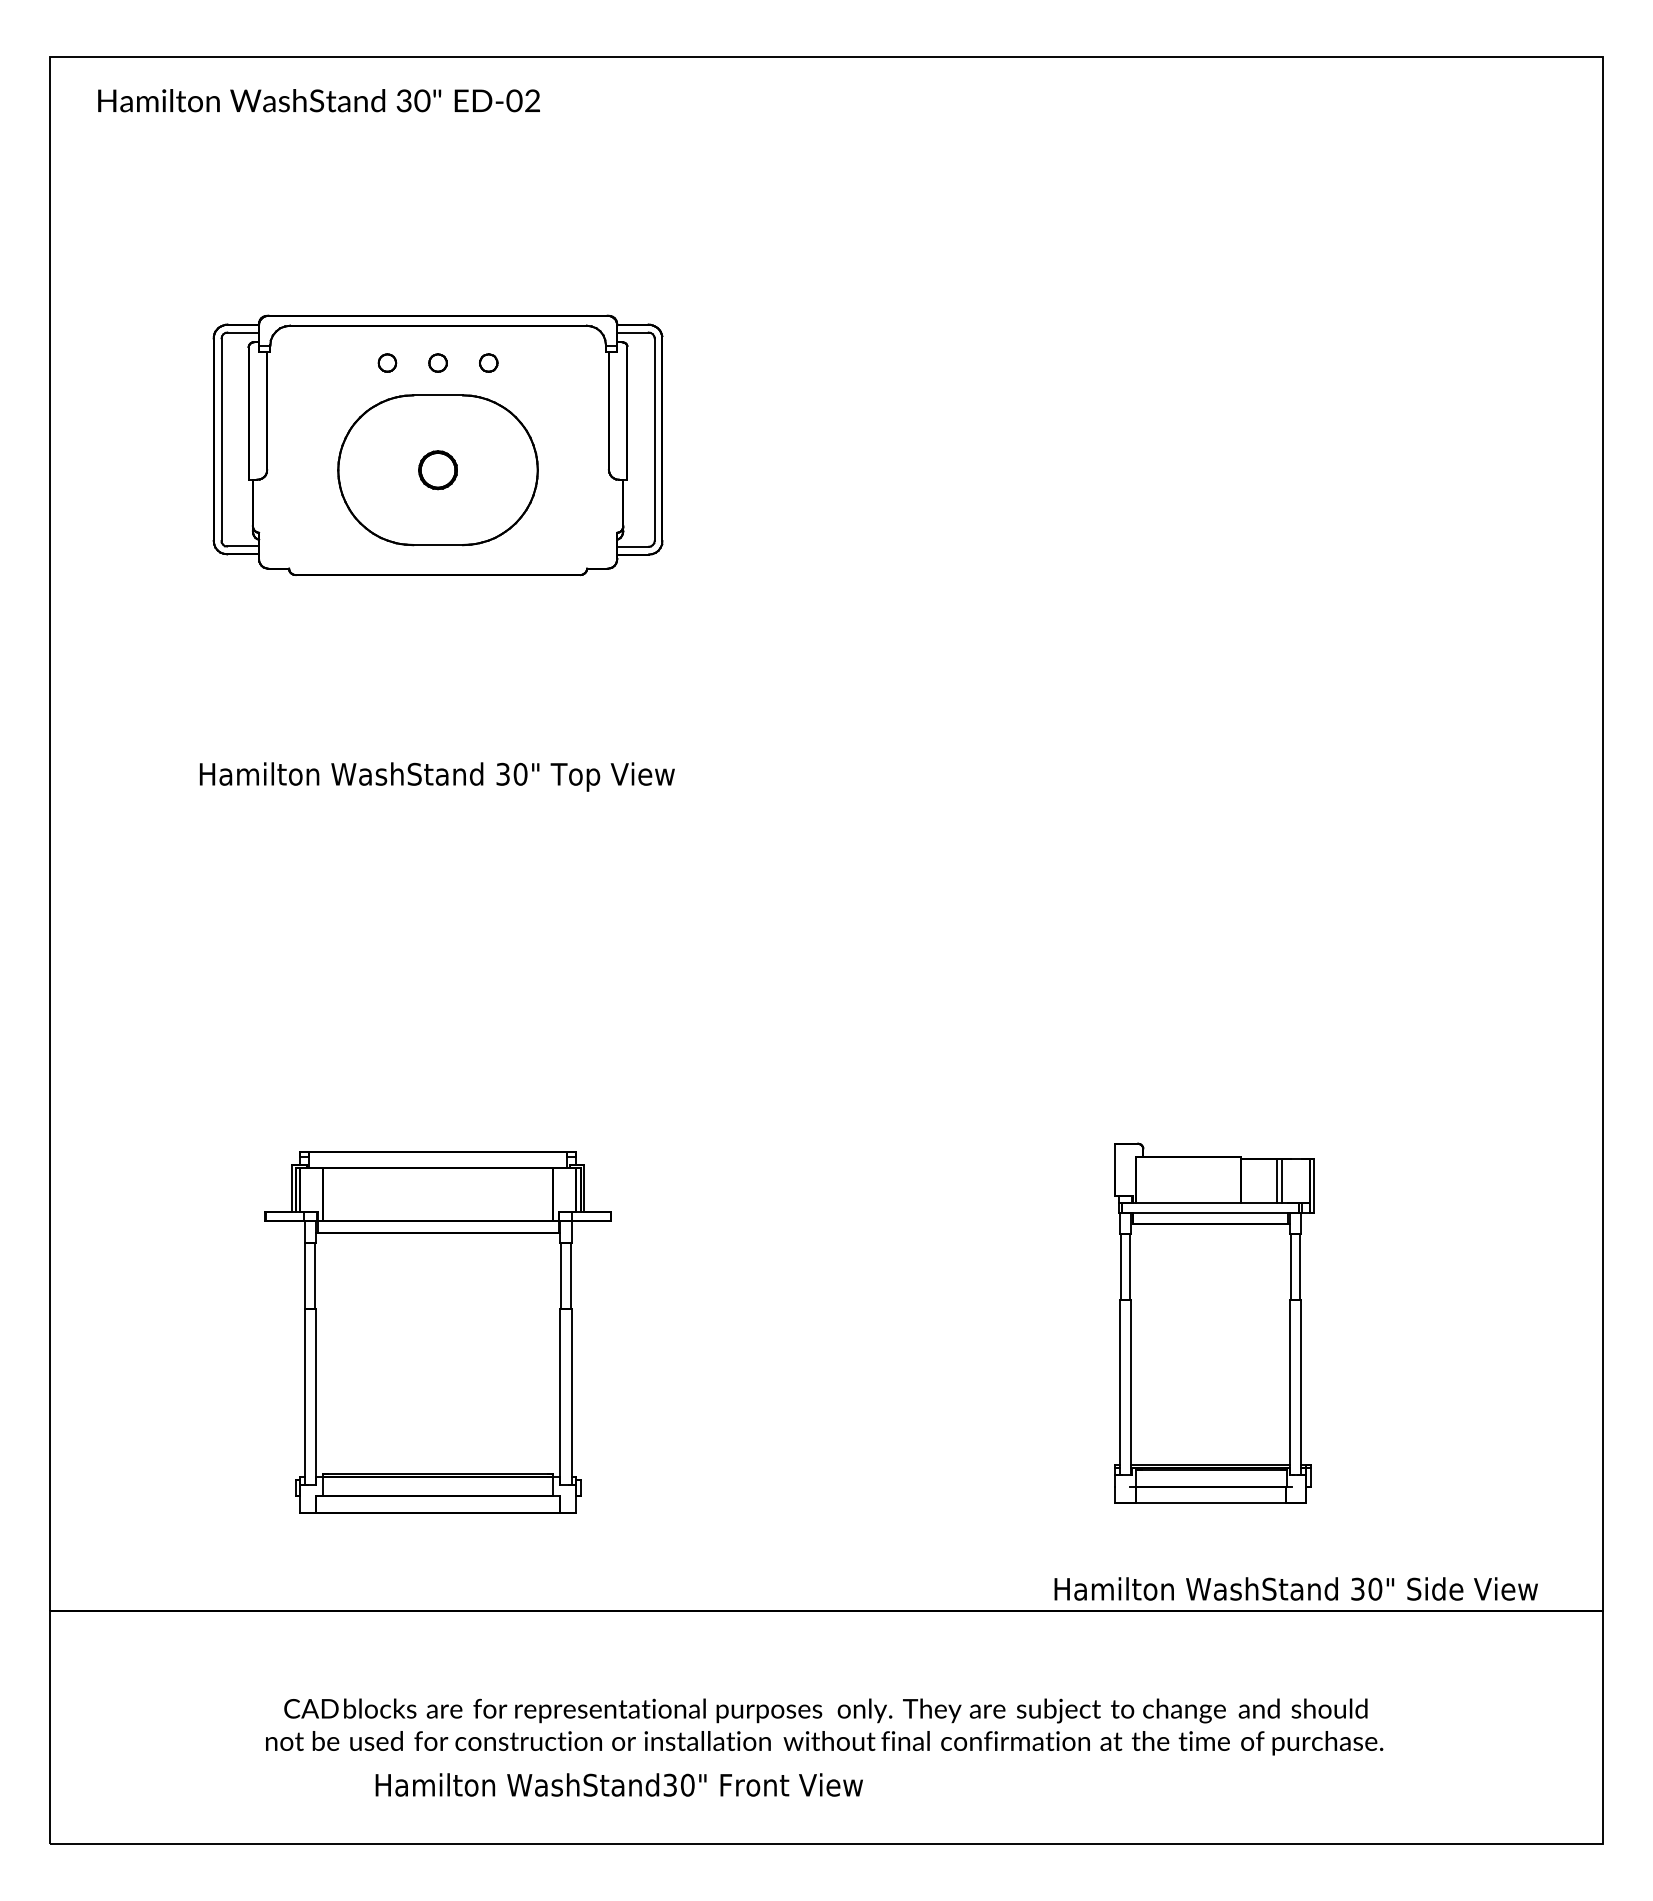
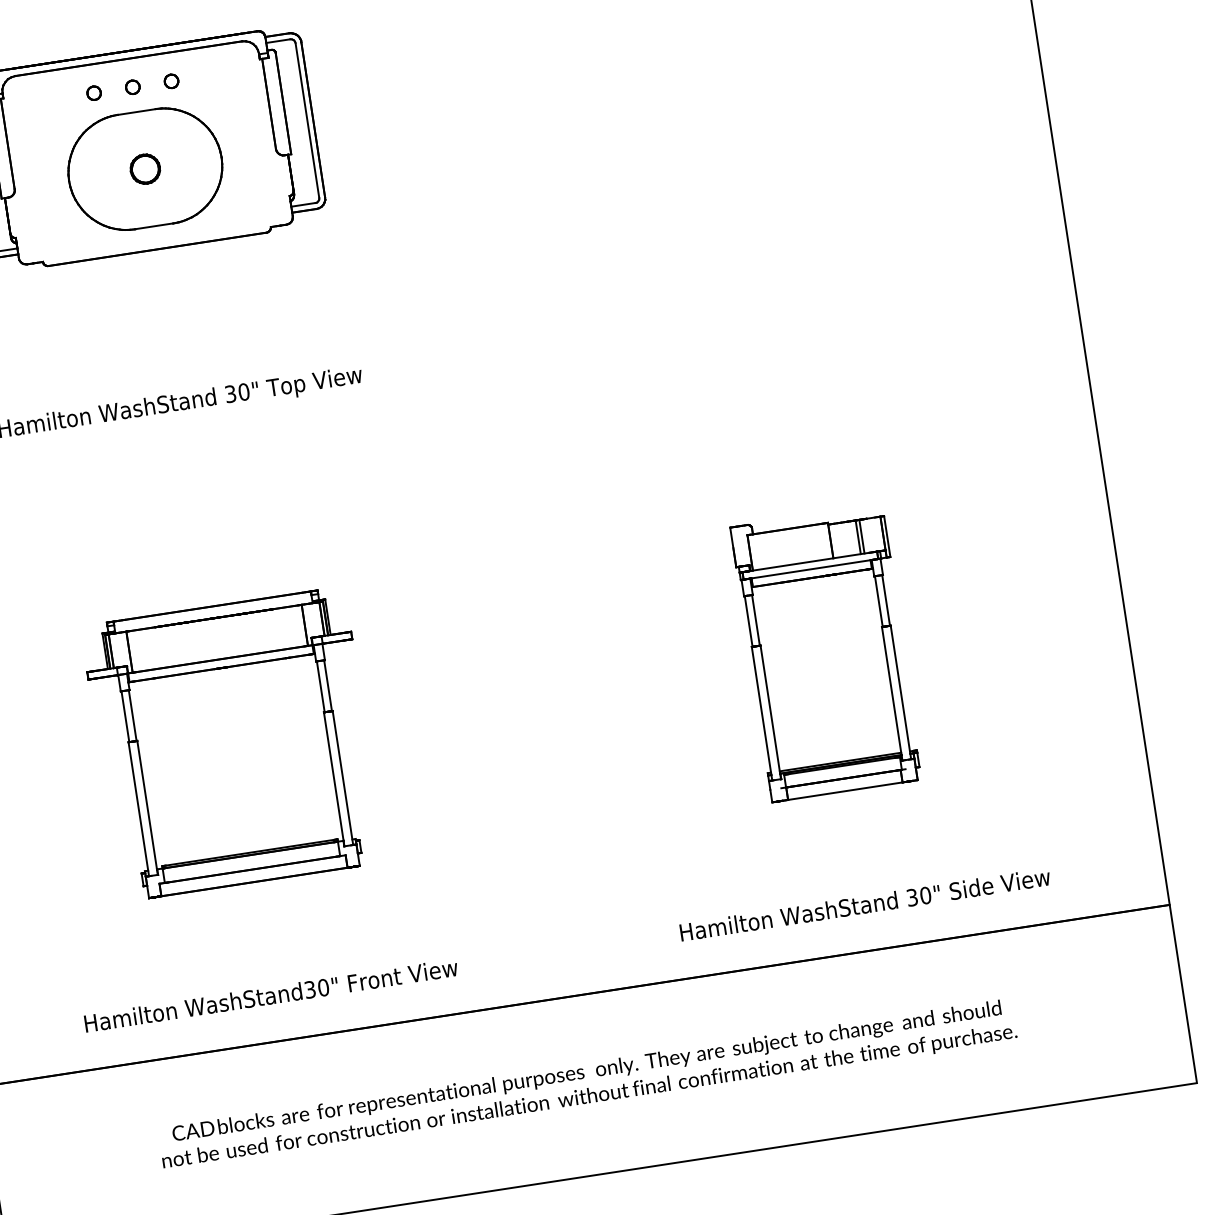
part: (1214, 1322) -> (826, 652), moved
part: (437, 1332) -> (232, 744), moved
text: (1295, 1588) -> (864, 904), moved
text: (618, 1784) -> (270, 995), moved

